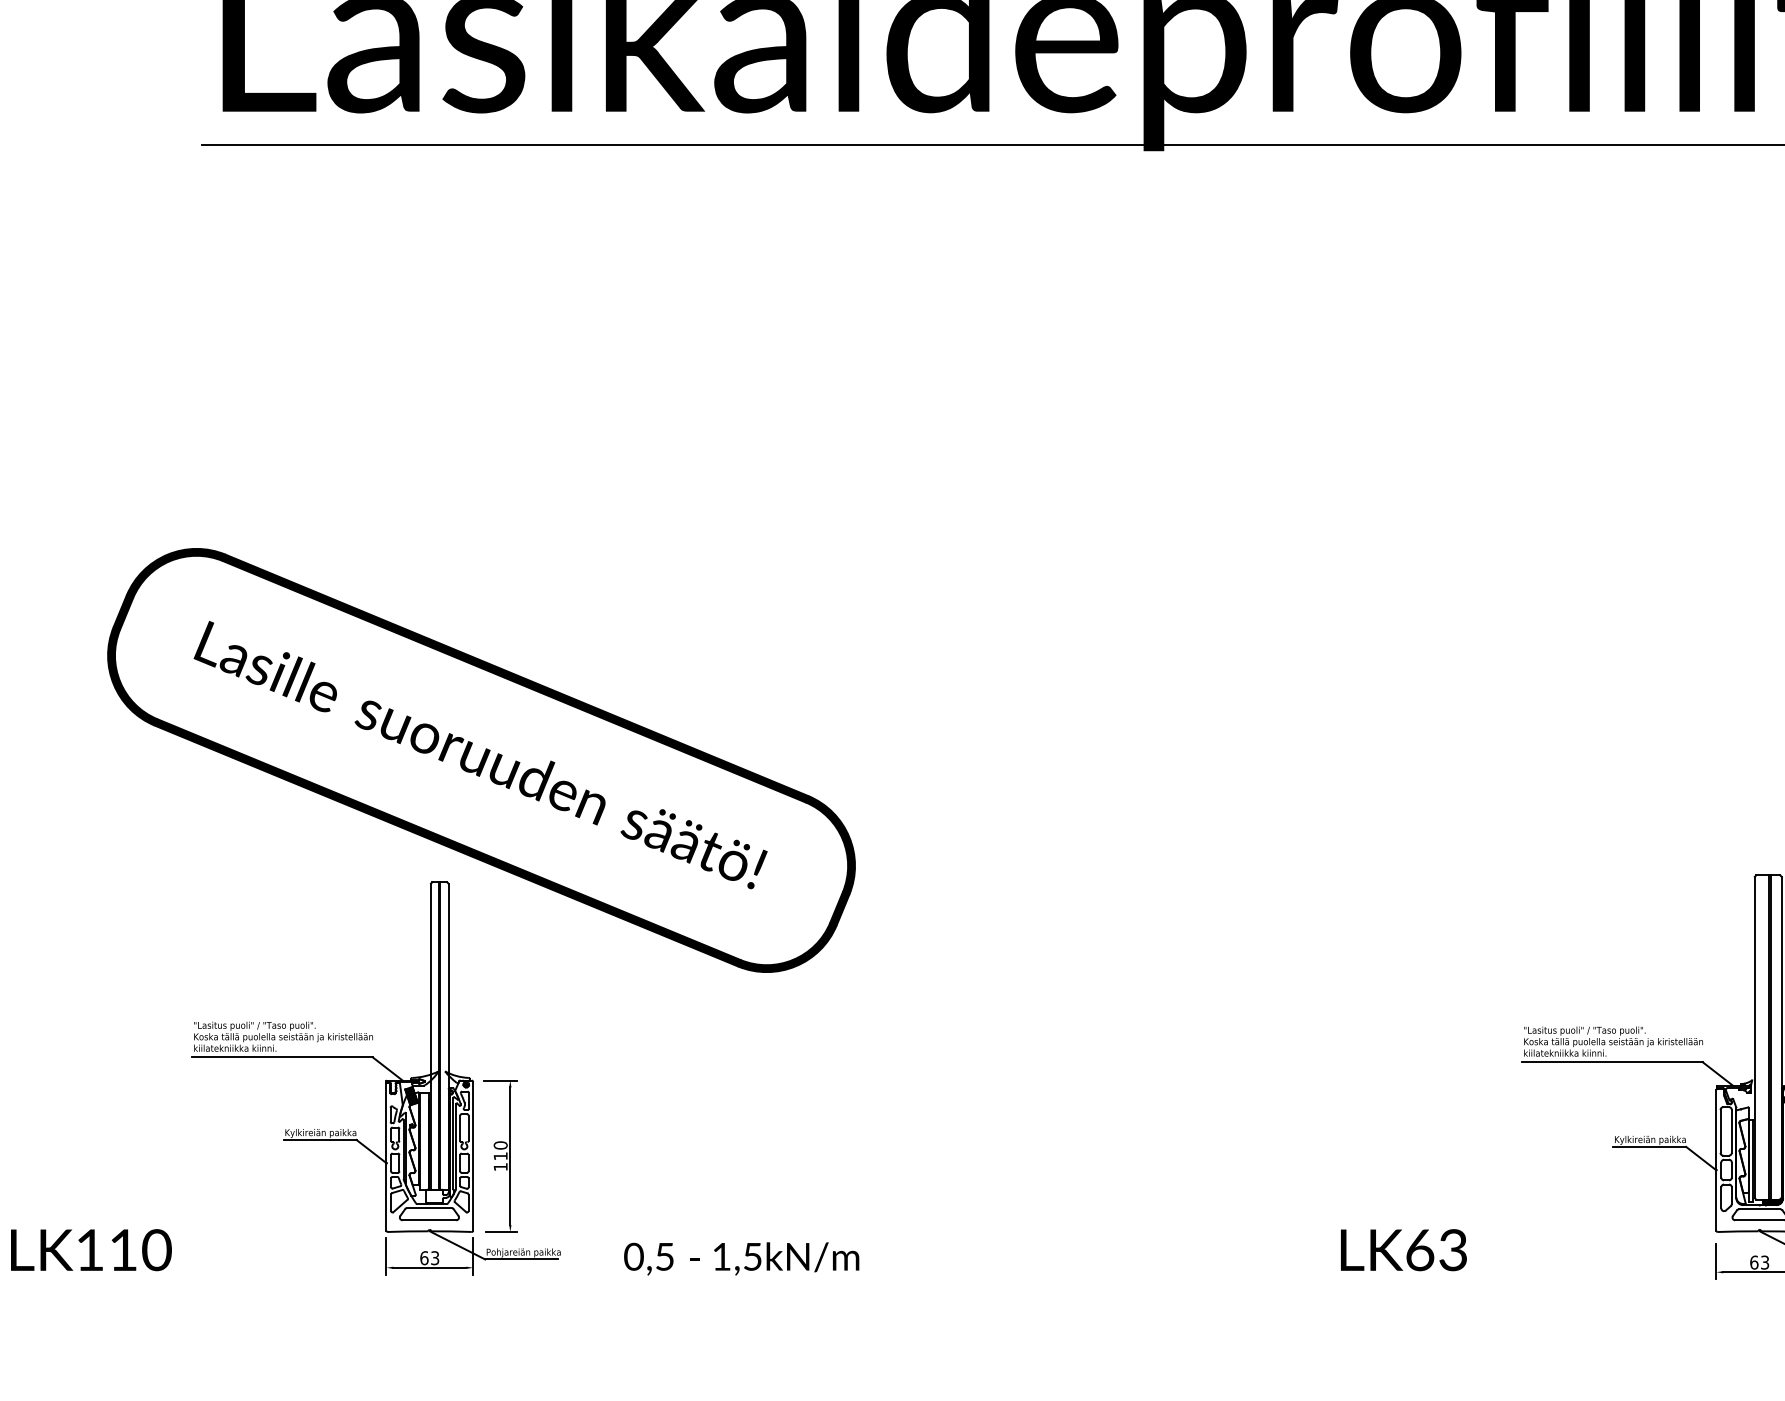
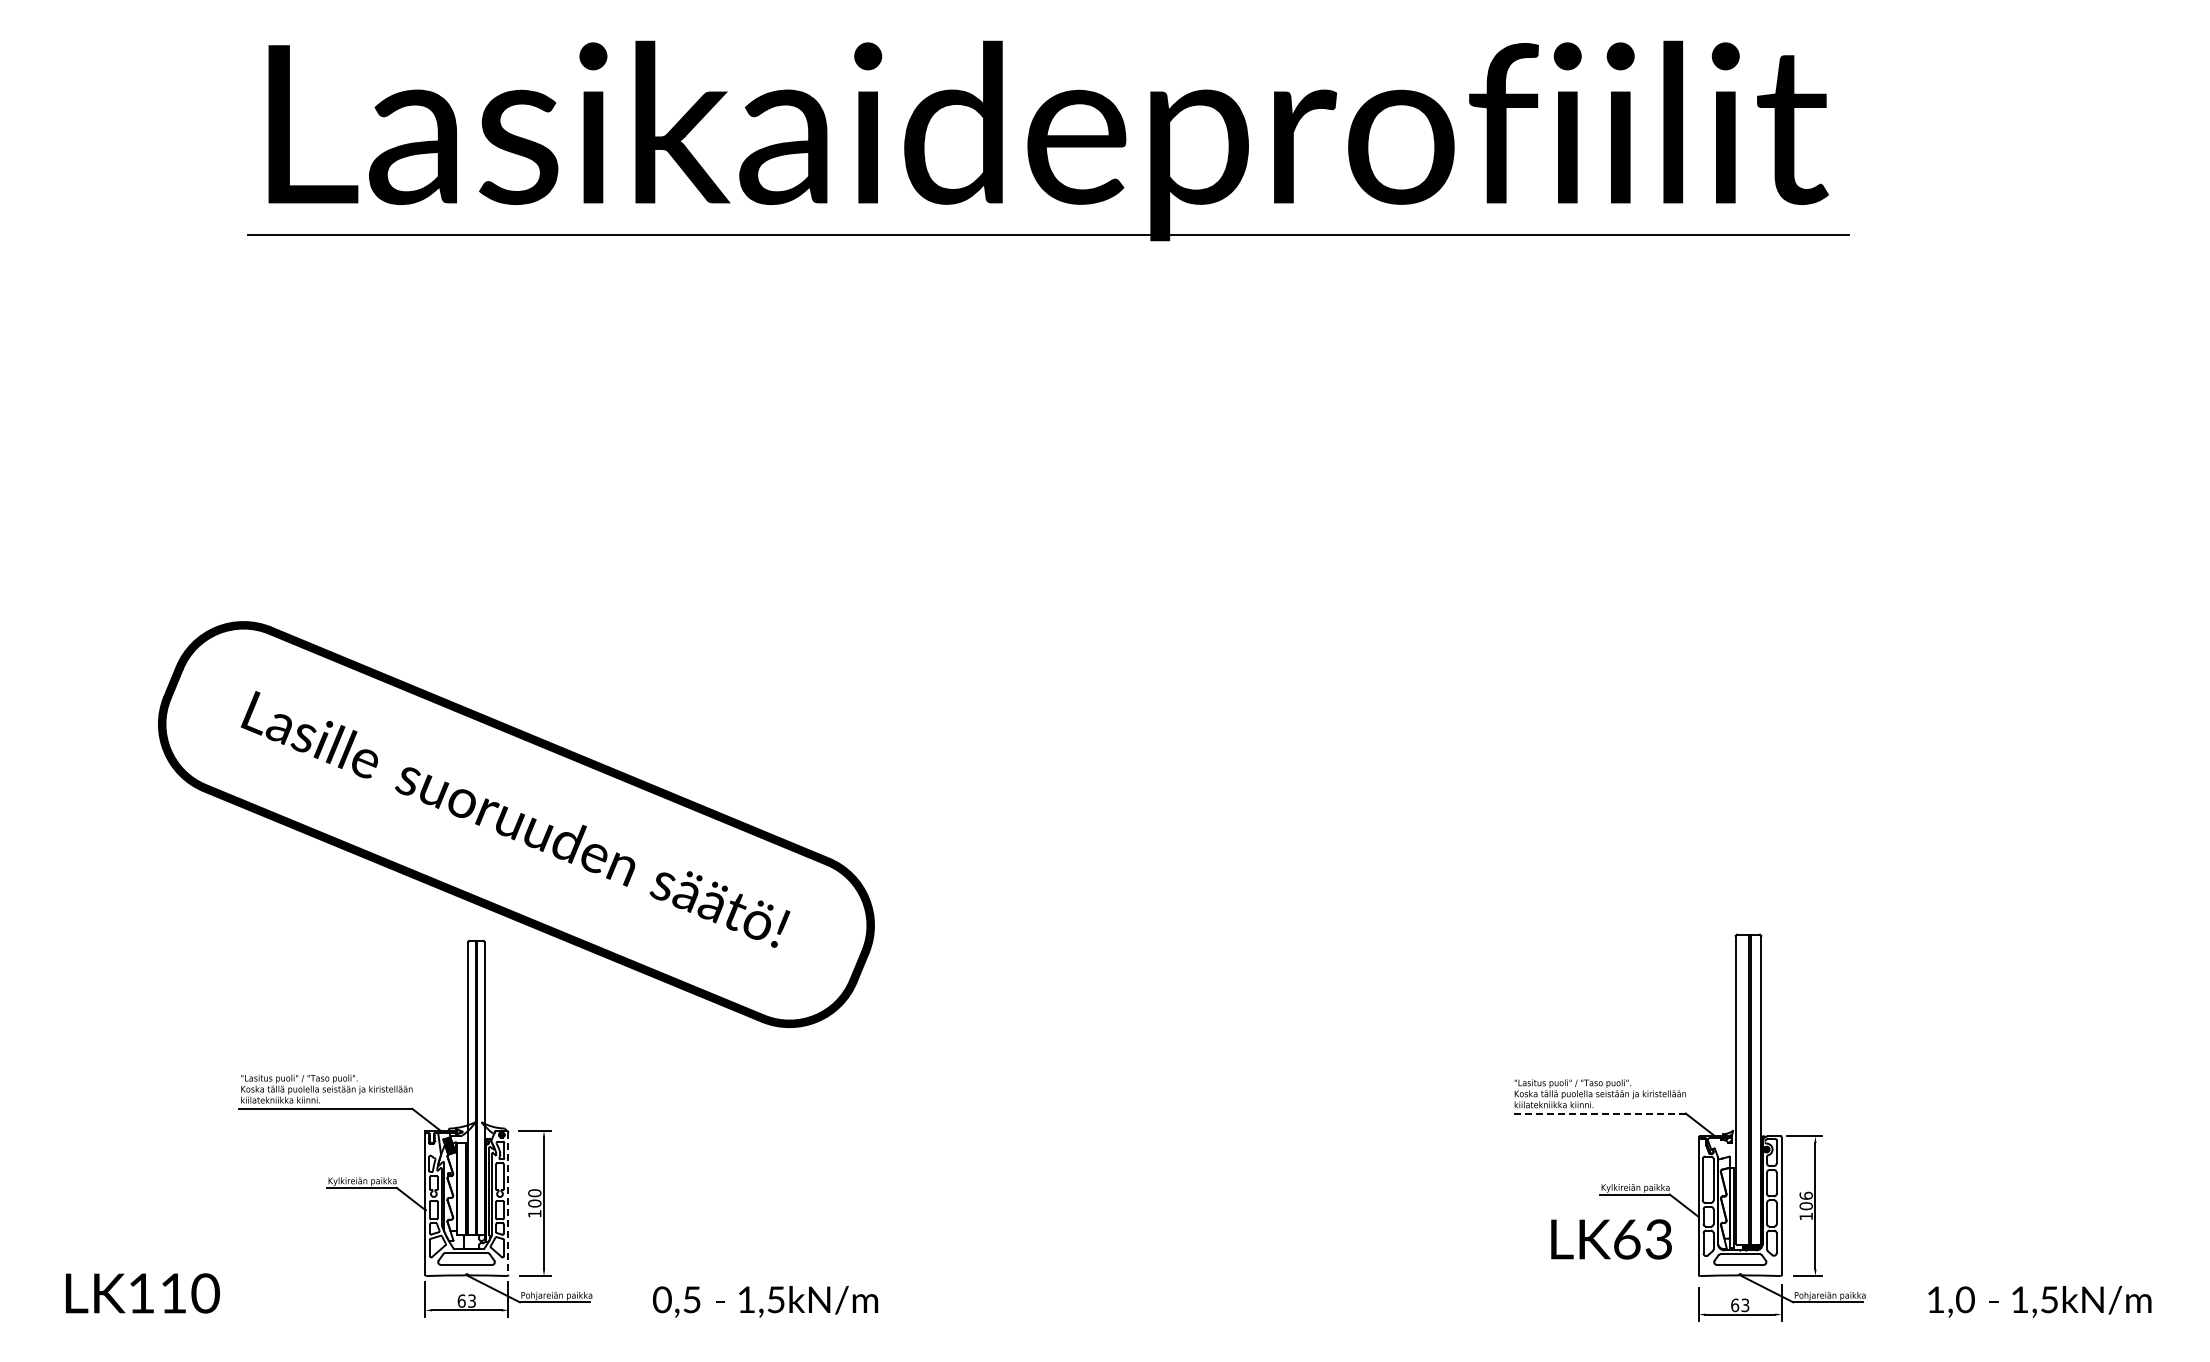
line: (1611, 1062) -> (1598, 1113), solid -> dashed
text: (500, 1156) -> (534, 1203), 110 -> 100
line: (473, 1157) -> (508, 1204), solid -> dashed
text: (1403, 1250) -> (1611, 1239), moved

